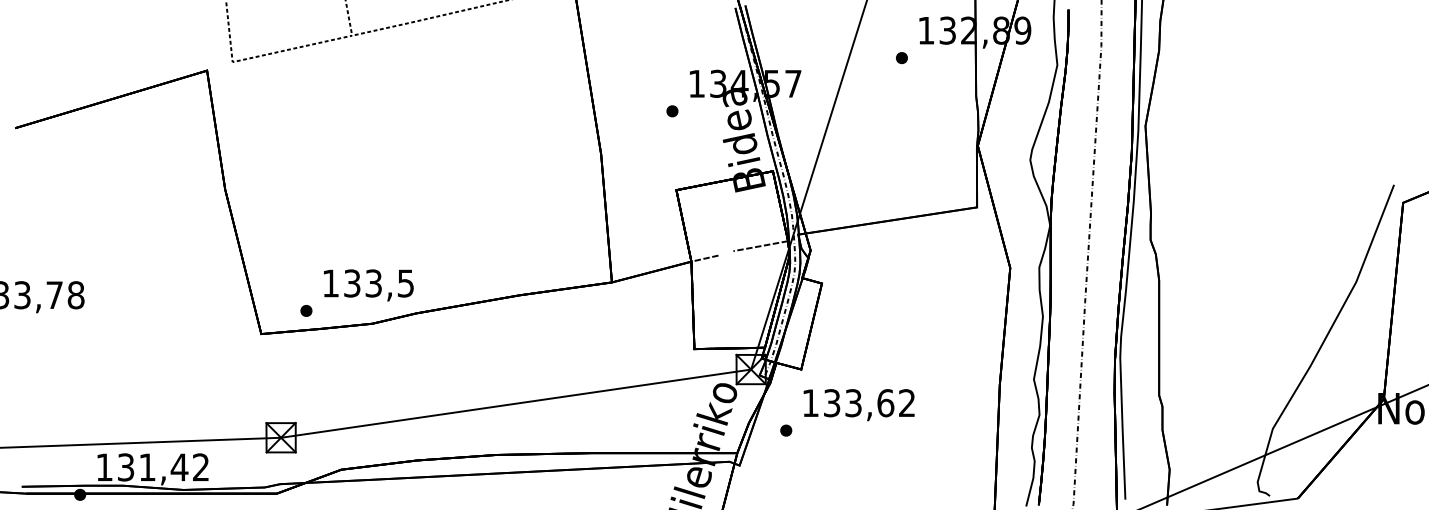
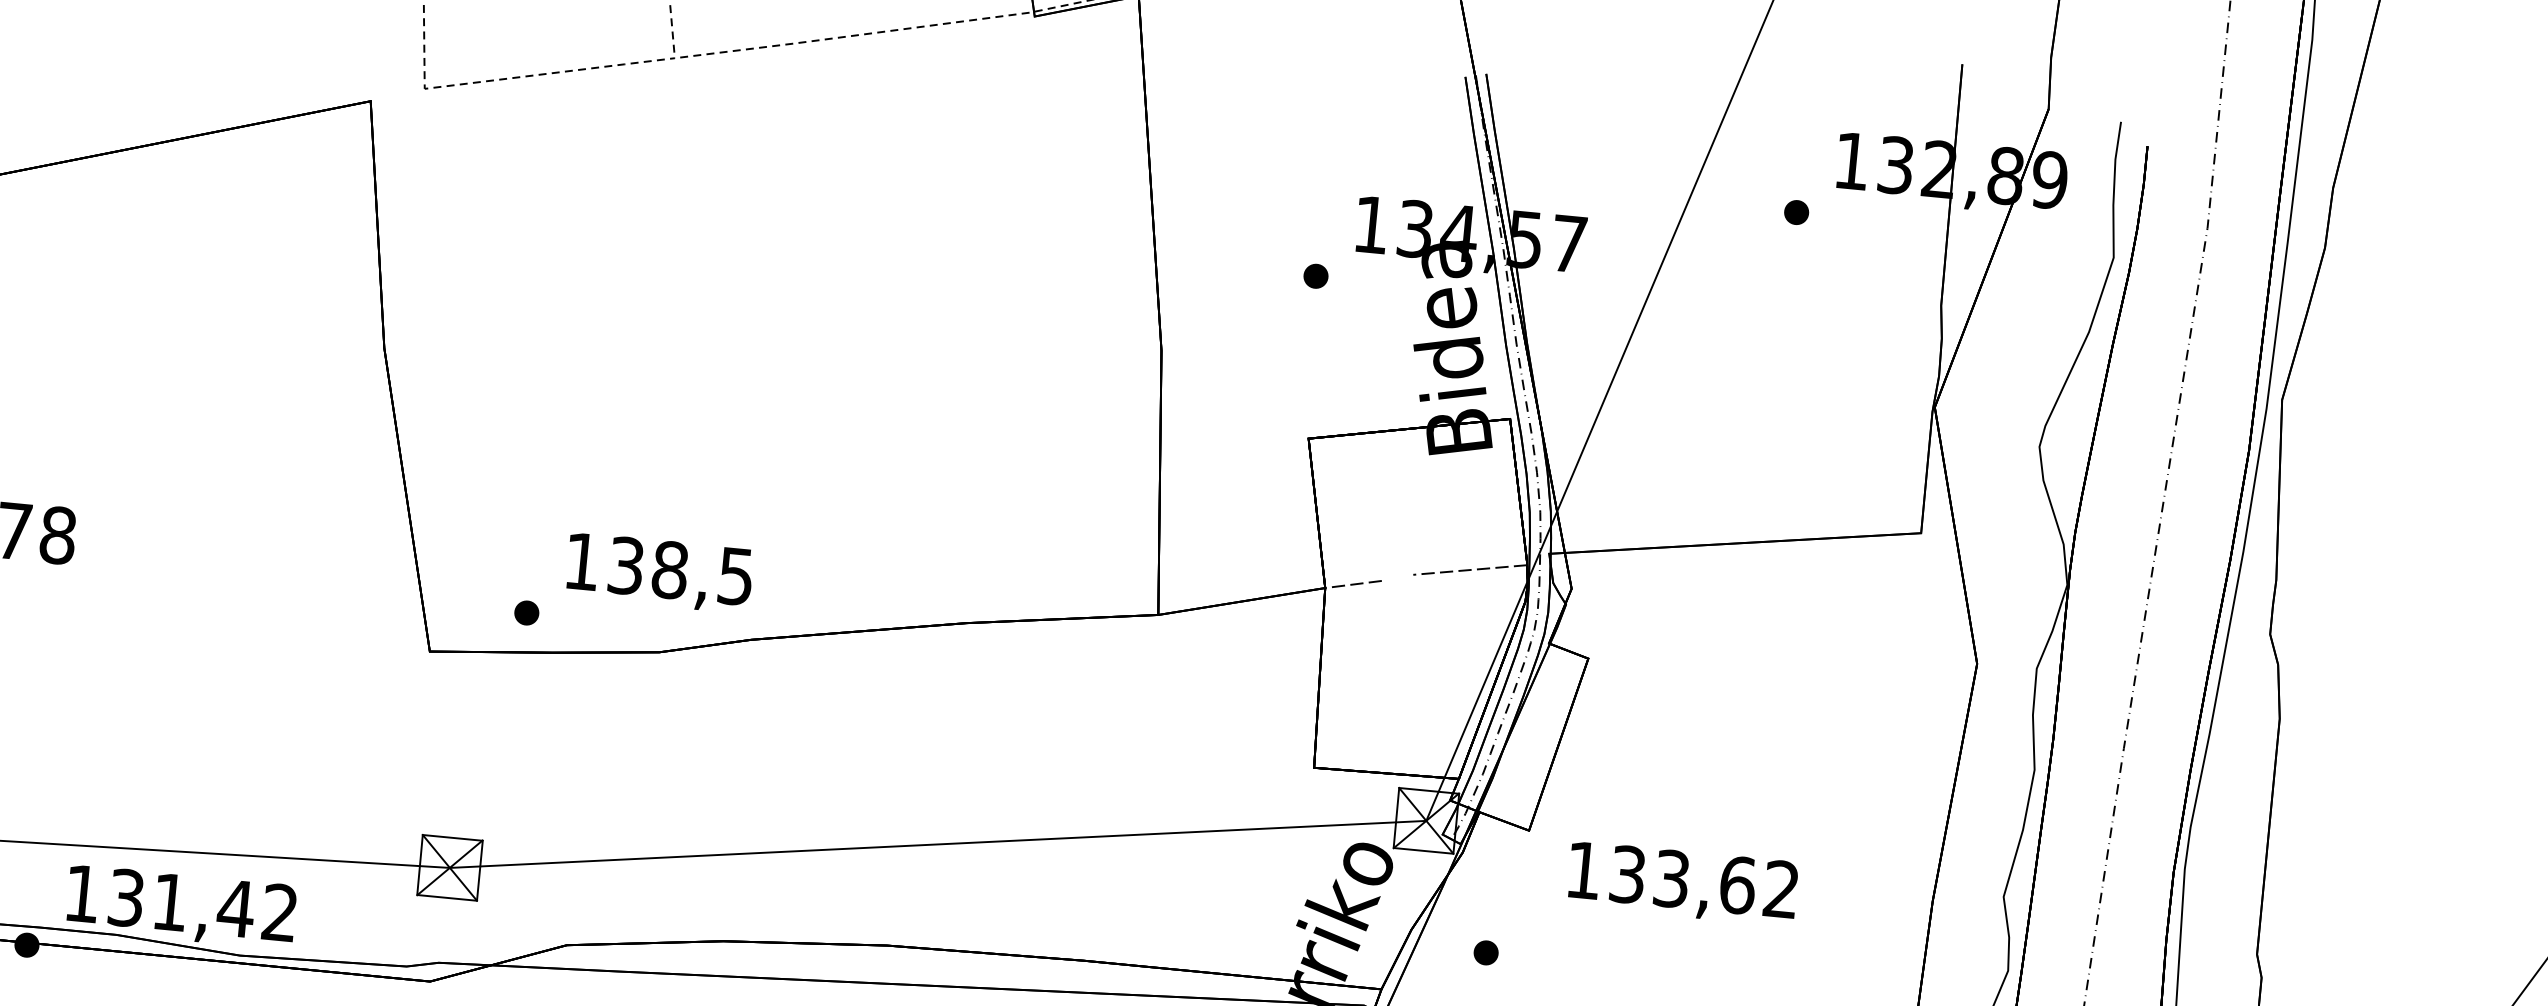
text: (373, 283) -> (669, 570), 133,5 -> 138,5
text: (858, 405) -> (1681, 884), moved

